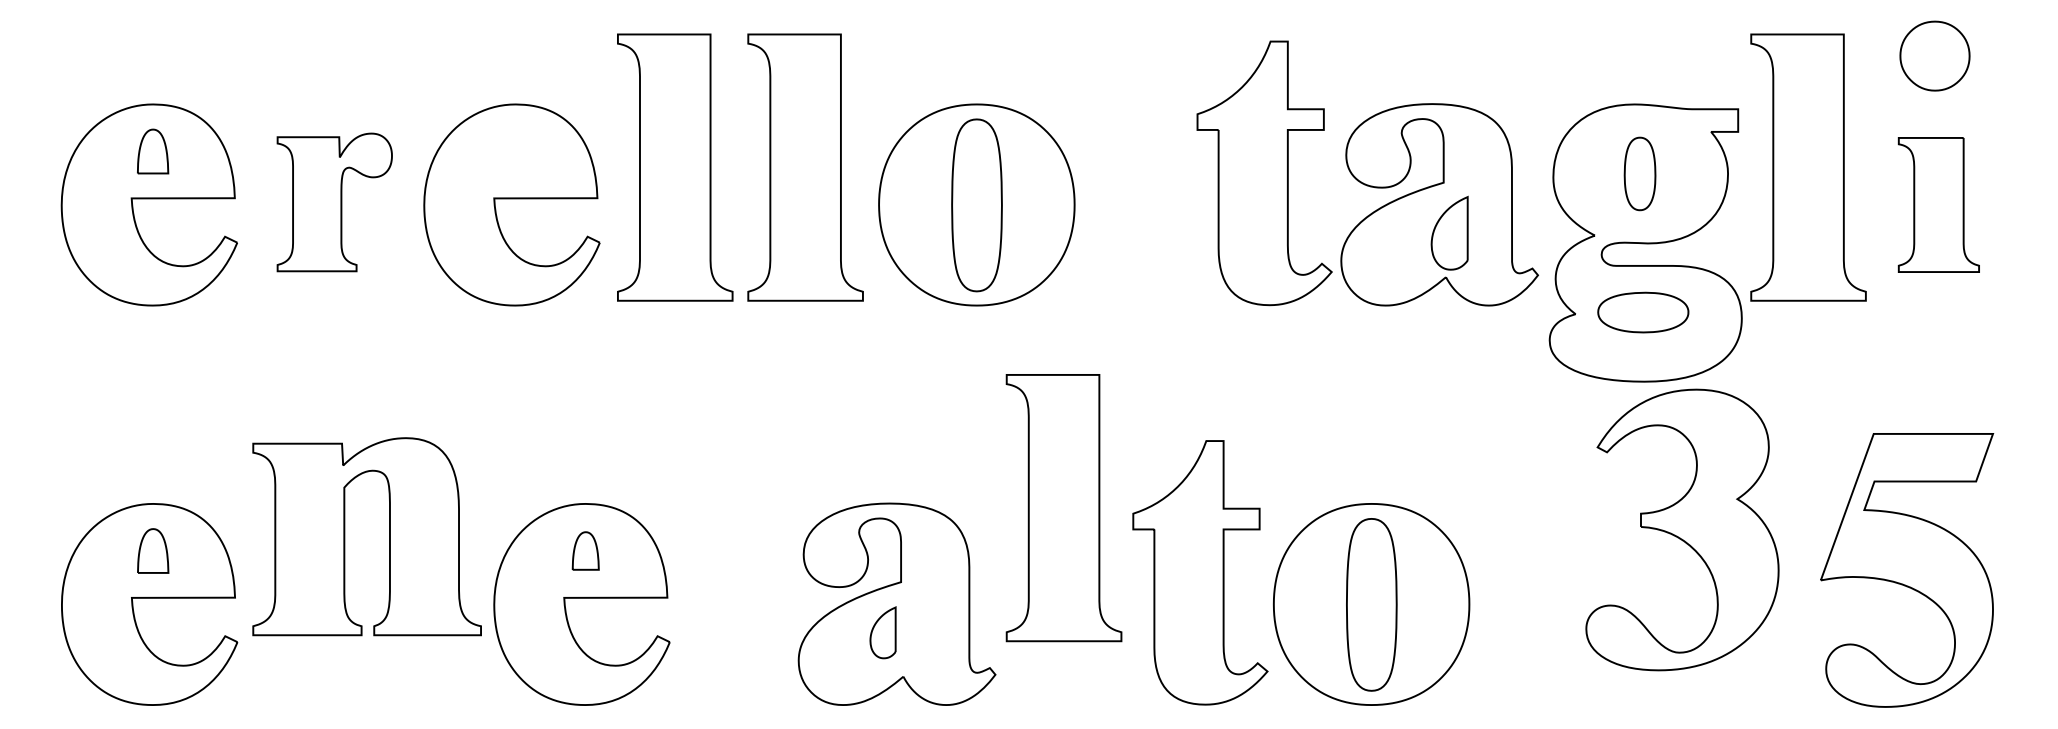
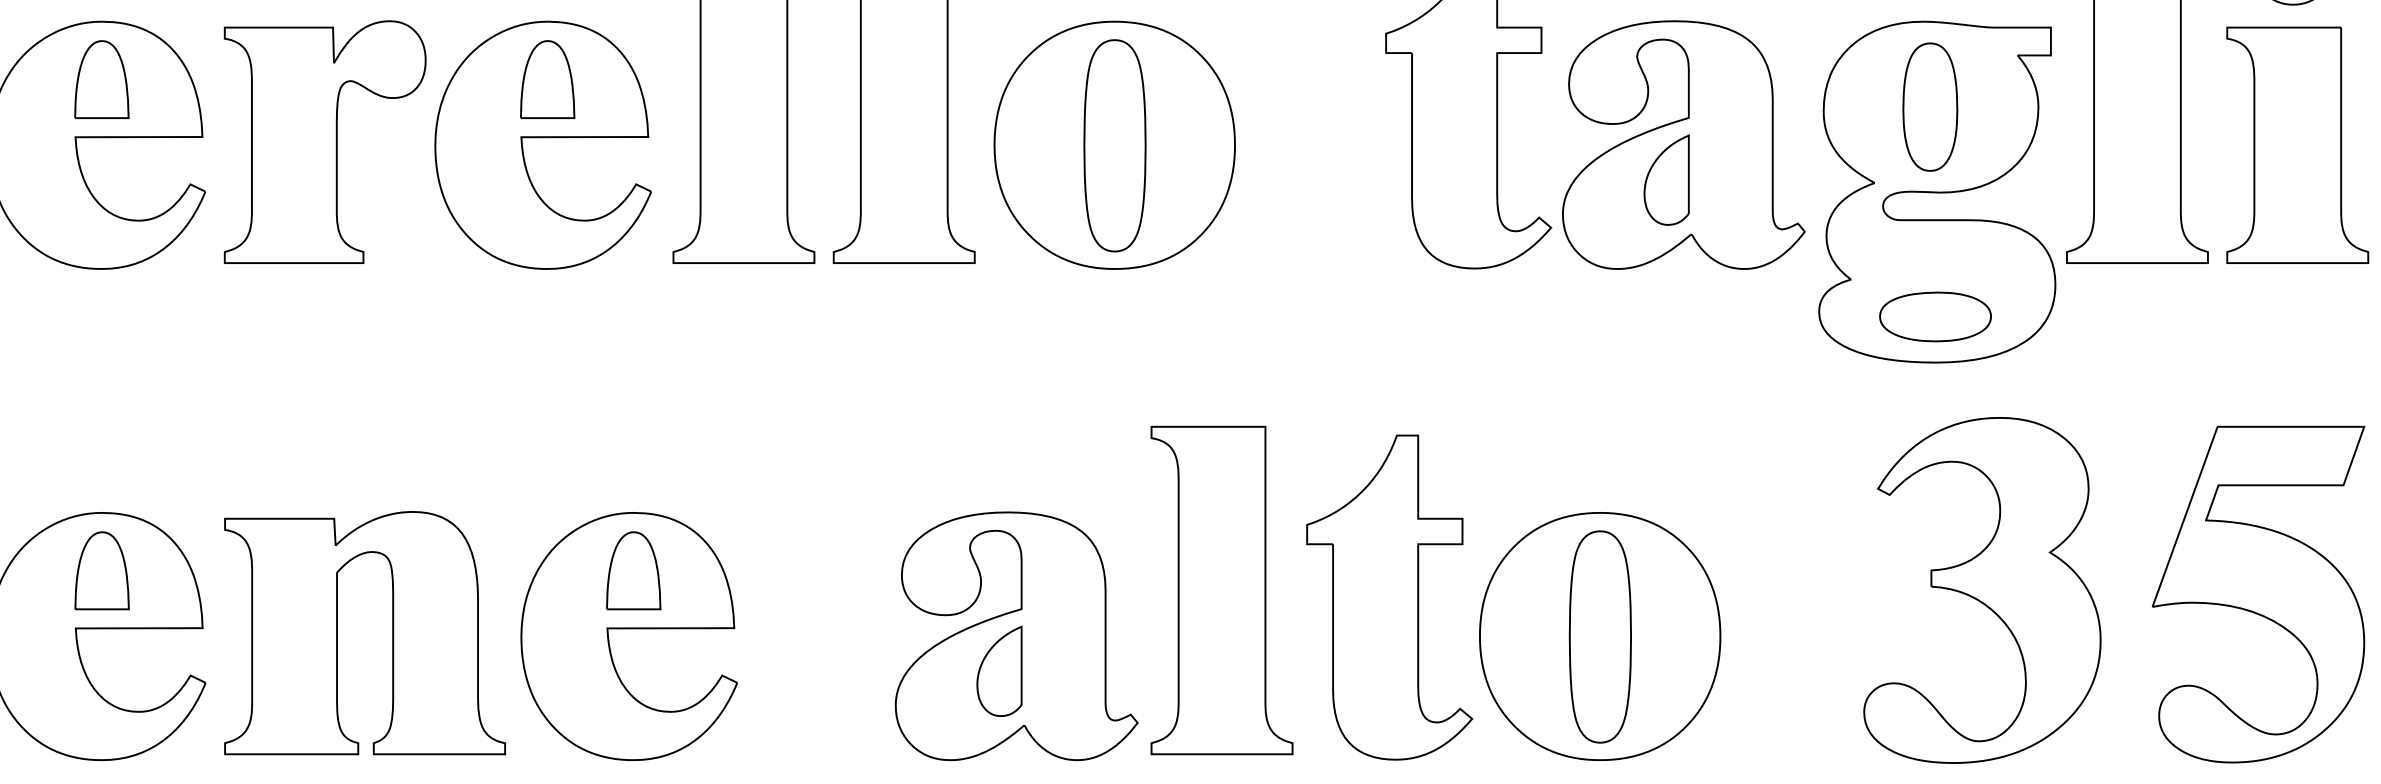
part: (152, 151) -> (101, 79), size x1.43
part: (515, 151) -> (547, 79), added
part: (1639, 173) -> (1929, 106), size x1.43
part: (334, 202) -> (324, 142), size x1.43
part: (1938, 204) -> (2297, 144), size x1.43
part: (1449, 232) -> (1666, 179), moved
part: (1643, 312) -> (1935, 316), moved
part: (1063, 508) -> (1221, 591), moved
part: (1682, 529) -> (1982, 589), moved
part: (345, 536) -> (338, 632), moved
part: (152, 550) -> (101, 570), size x1.43
part: (585, 550) -> (633, 570), size x1.67
part: (882, 632) -> (998, 670), size x1.43

